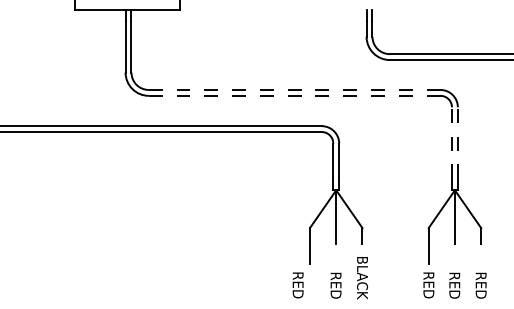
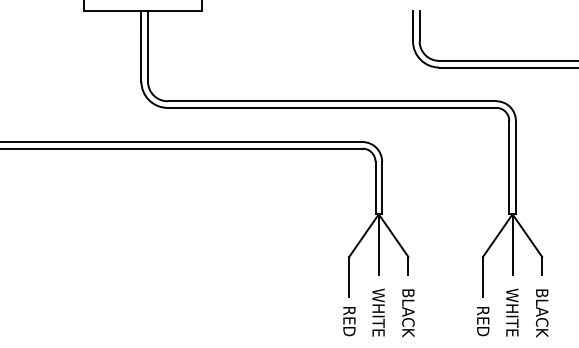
line: (294, 89) -> (331, 100), dashed -> solid
line: (294, 95) -> (331, 107), dashed -> solid
line: (451, 142) -> (508, 160), dashed -> solid
line: (457, 142) -> (515, 160), dashed -> solid
text: (335, 277) -> (377, 312), RED -> WHITE
text: (454, 277) -> (512, 312), RED -> WHITE
text: (480, 278) -> (541, 313), RED -> BLACK
text: (297, 285) -> (348, 321), moved

